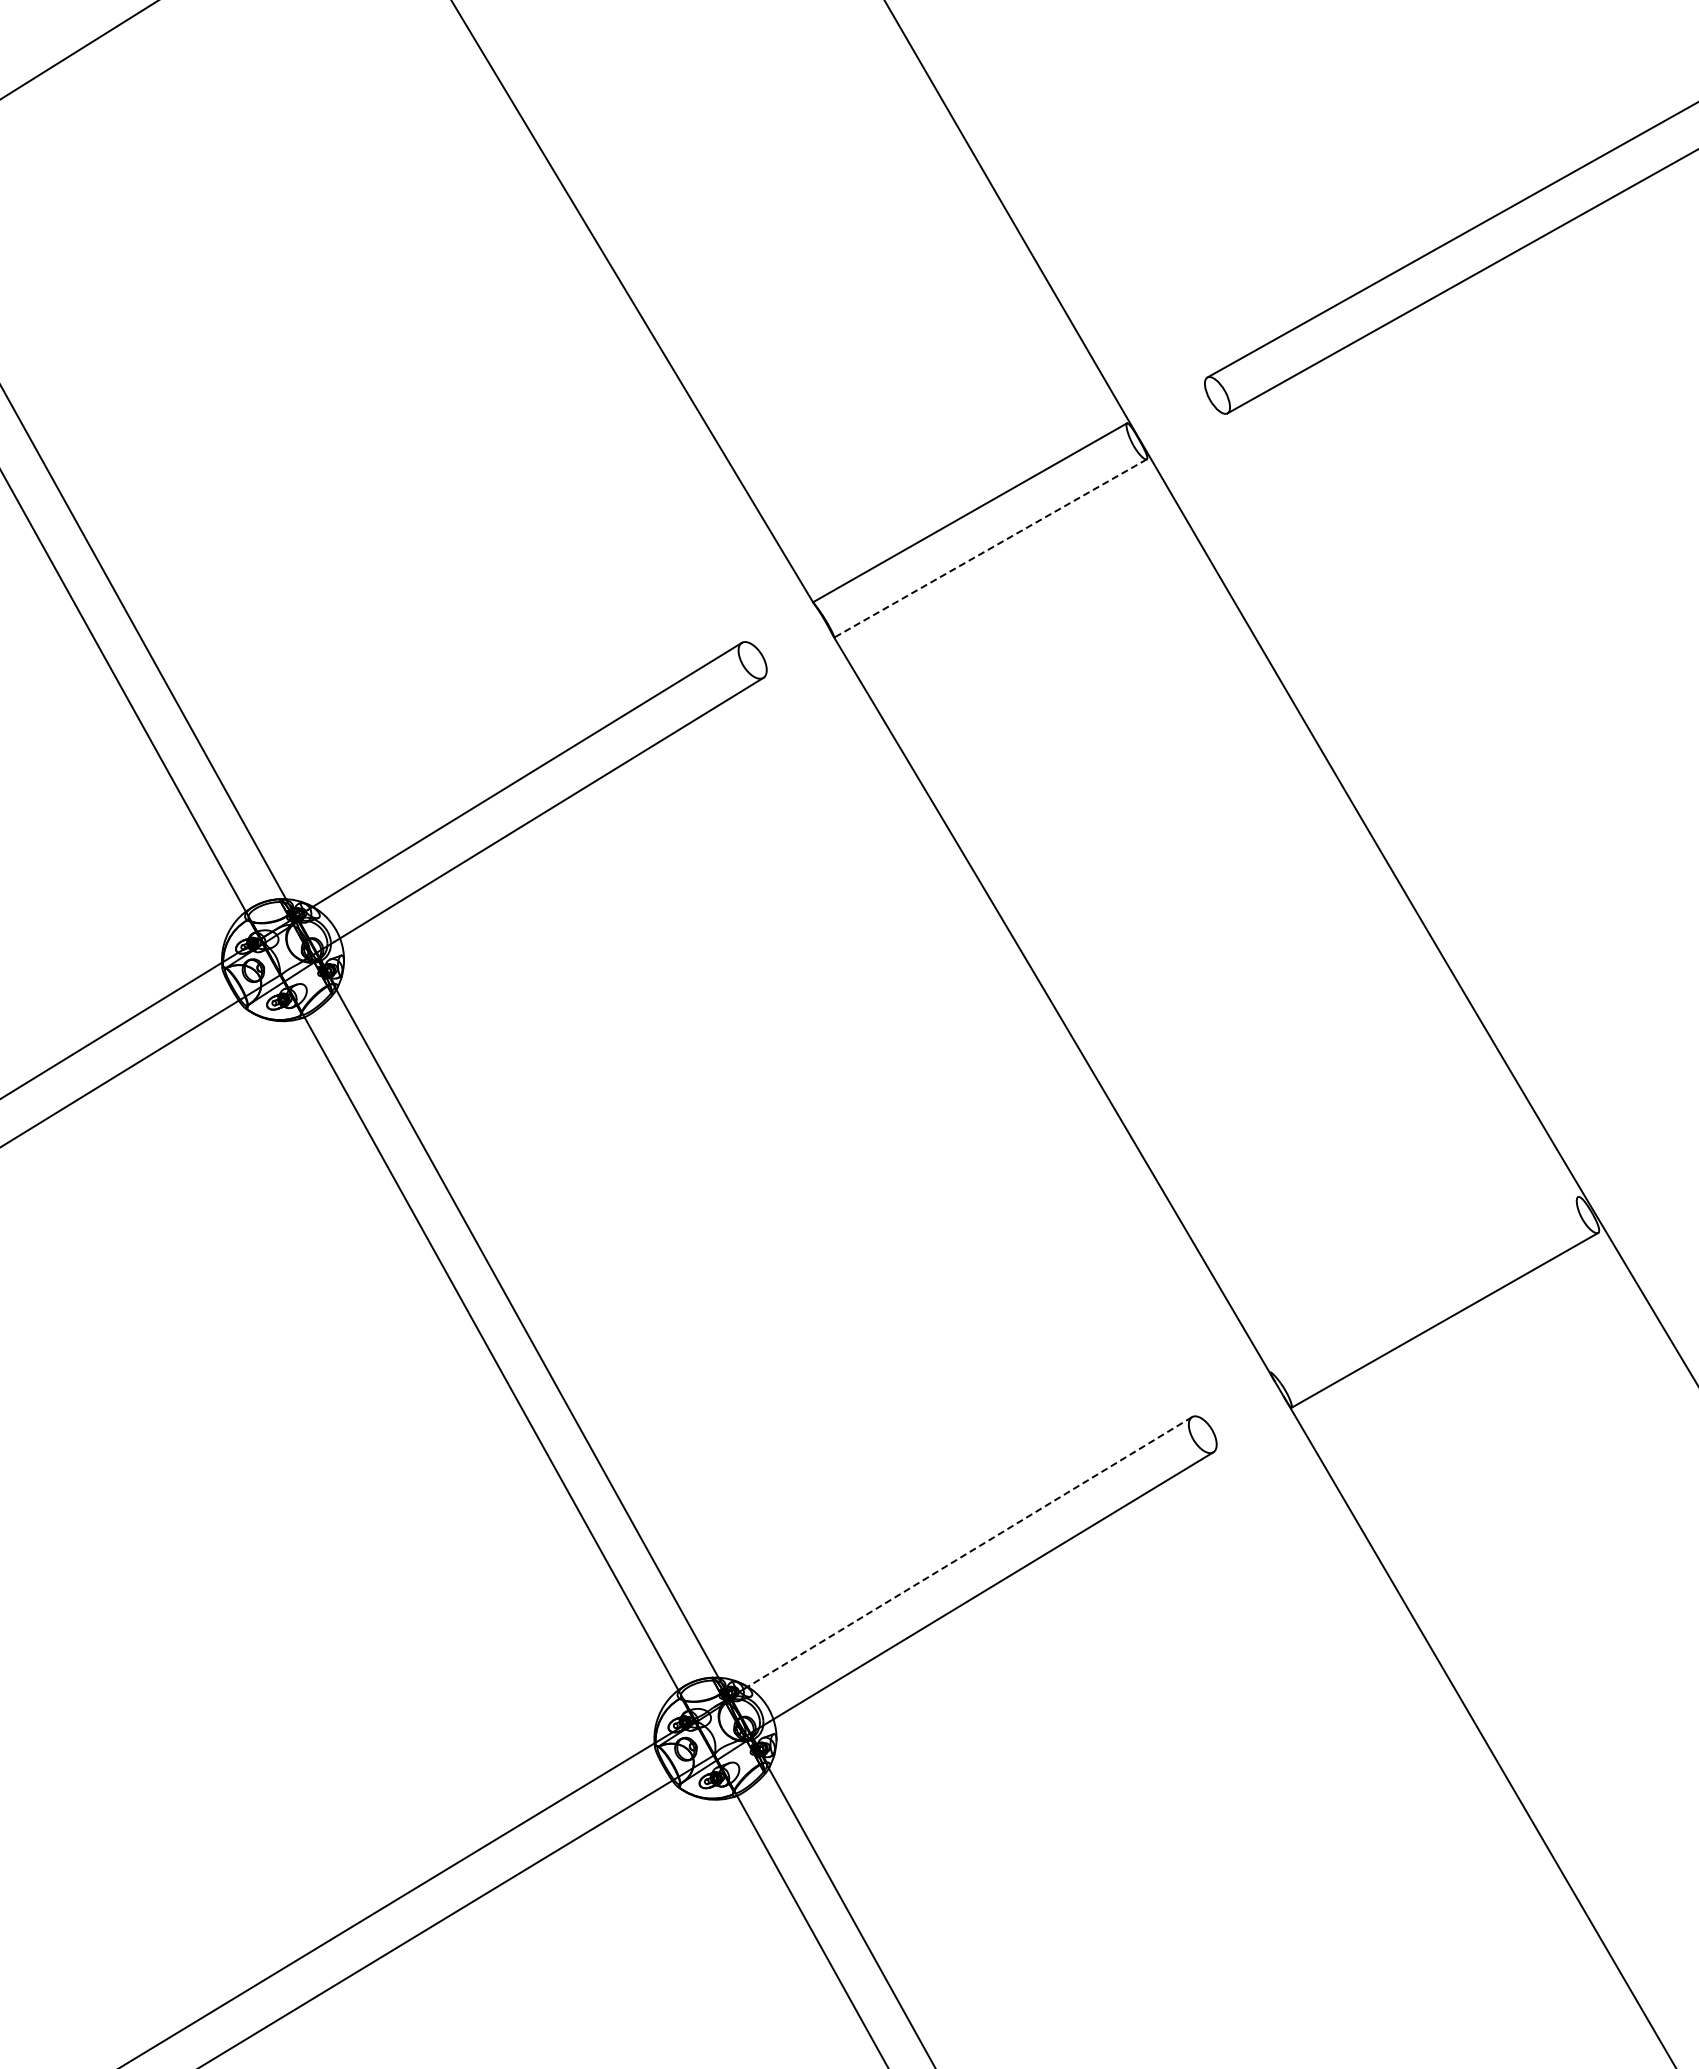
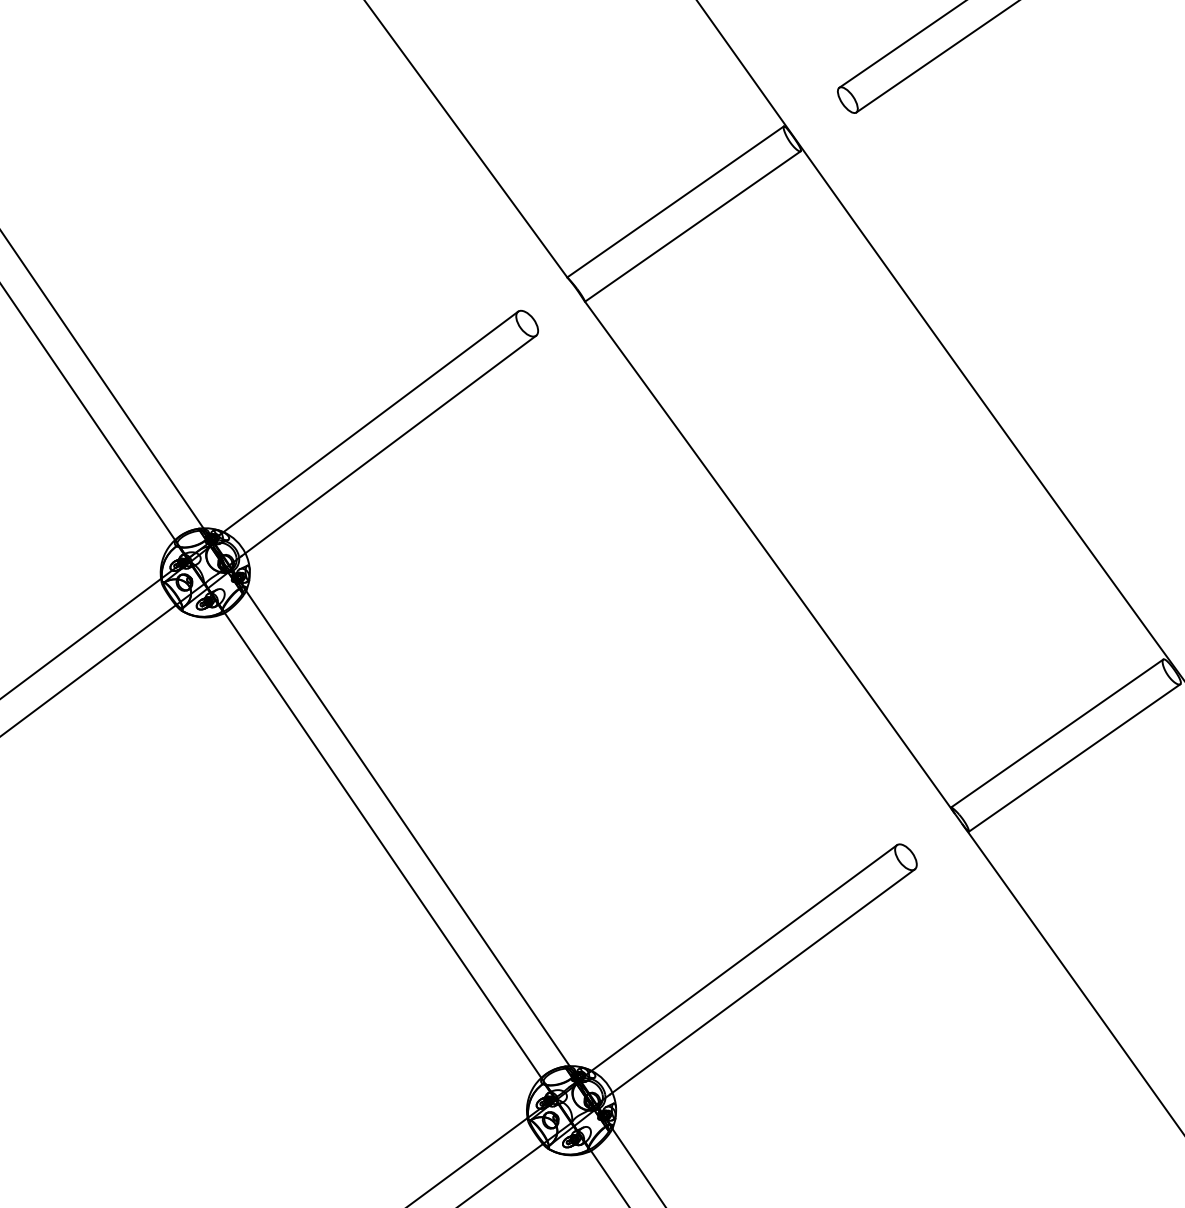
line: (990, 548) -> (692, 226), dashed -> solid
line: (1424, 1284) -> (1057, 733), added
line: (968, 1552) -> (743, 958), dashed -> solid

